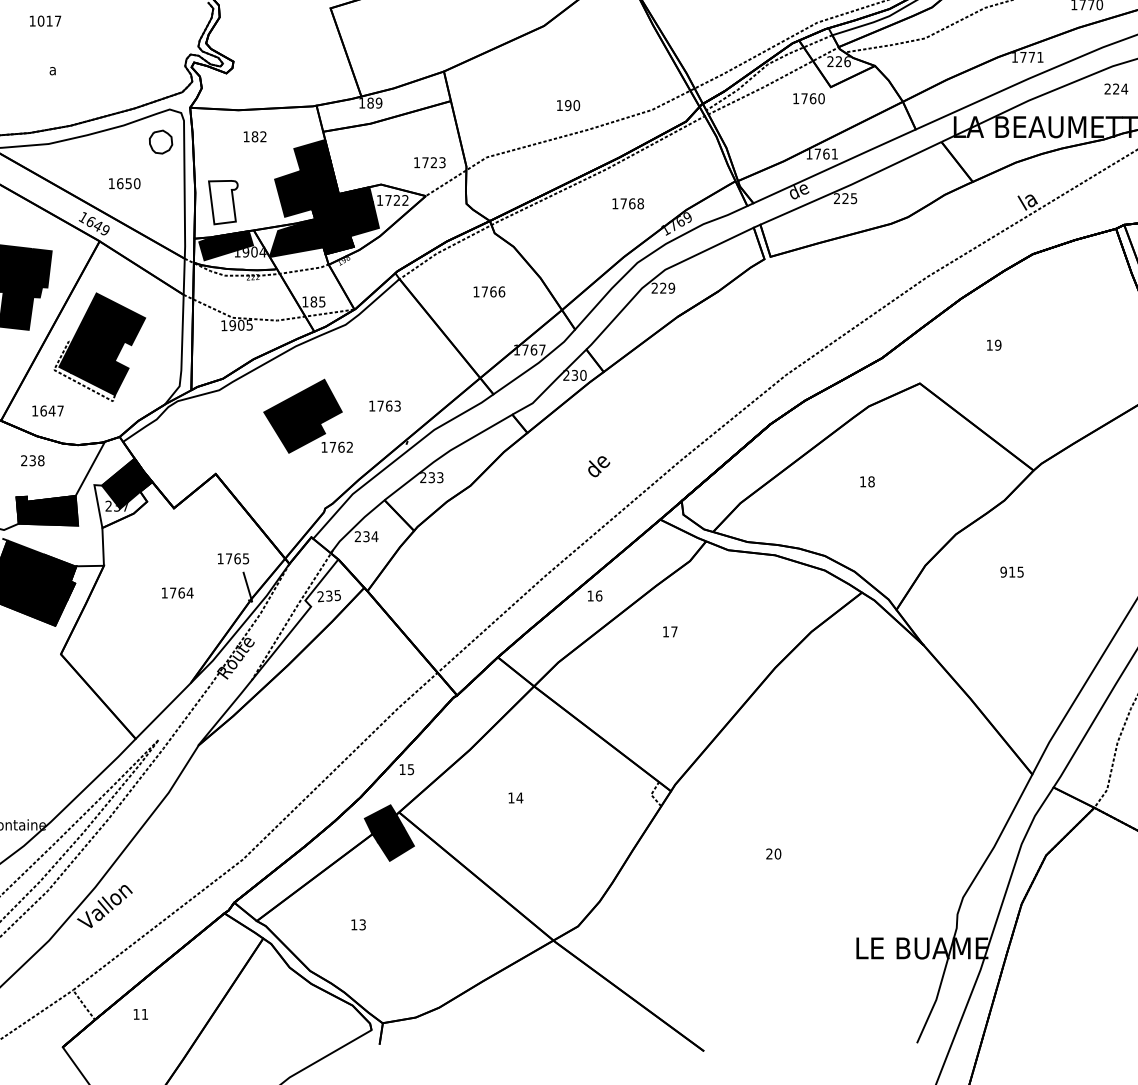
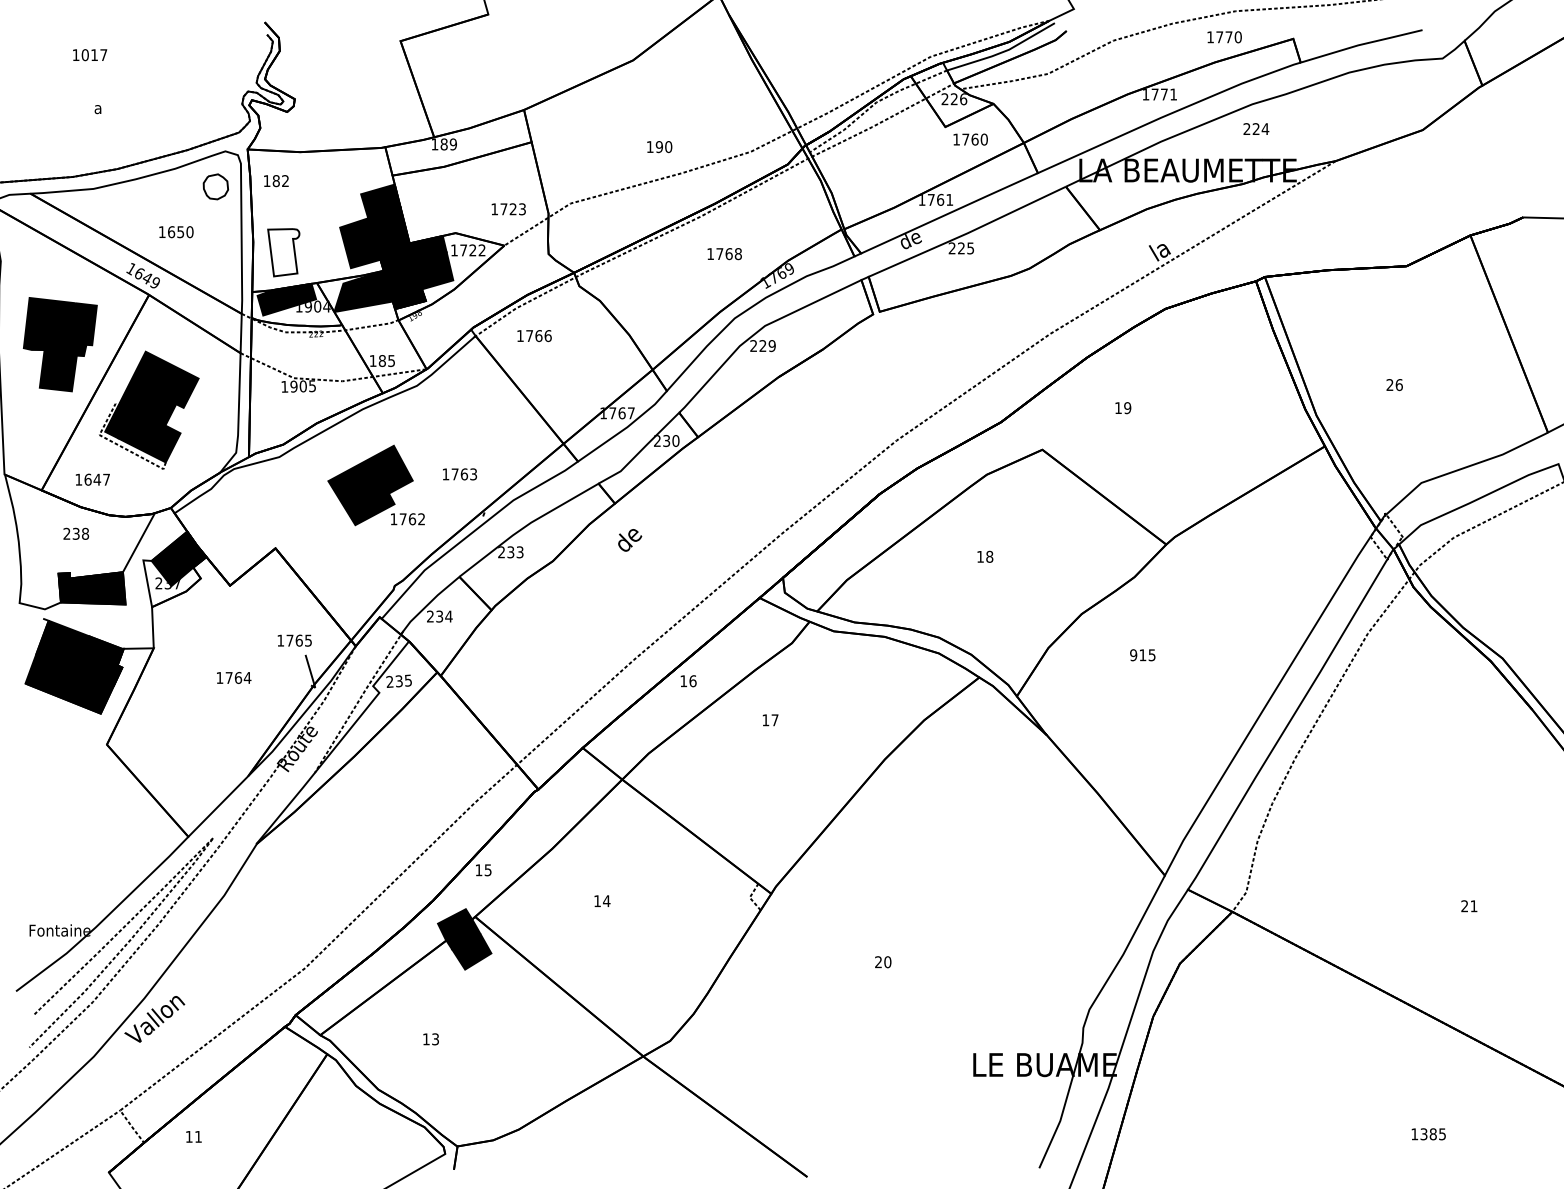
text: (808, 98) -> (970, 139), moved
text: (255, 137) -> (276, 181), moved
text: (489, 292) -> (534, 336), moved
text: (599, 466) -> (630, 540), moved

